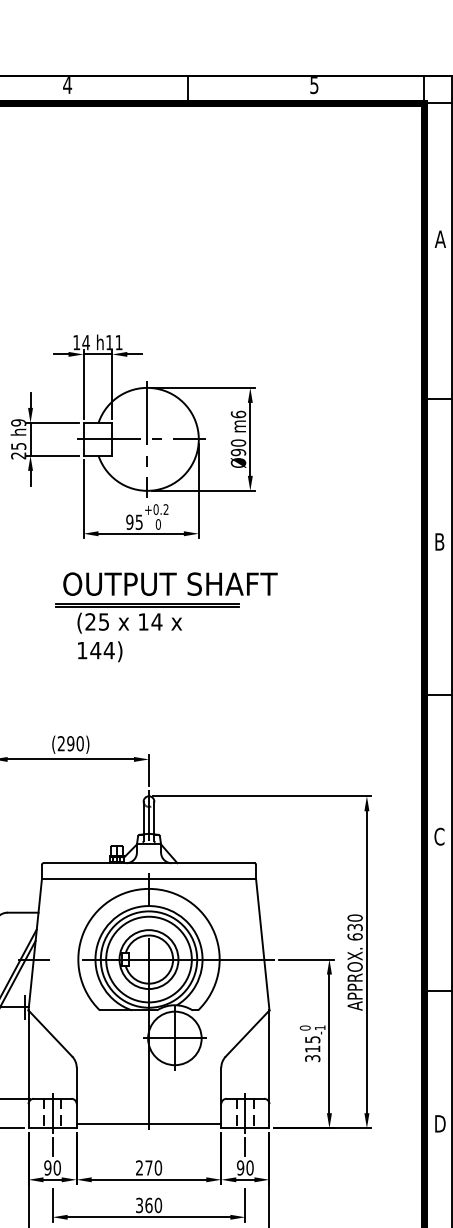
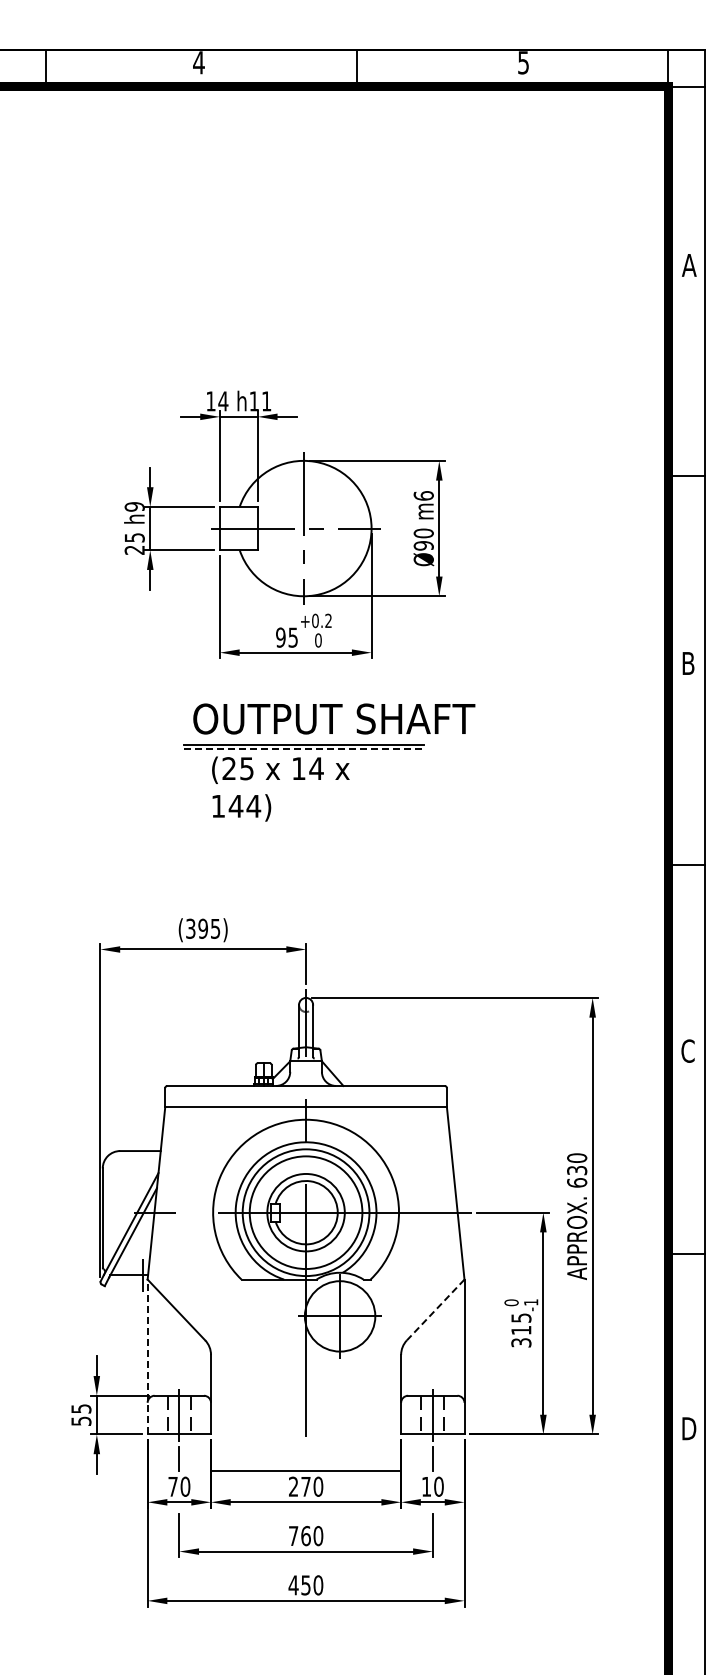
line: (147, 607) -> (304, 749), solid -> dashed
text: (71, 743) -> (203, 928), (290) -> (395)
line: (247, 1033) -> (435, 1309), solid -> dashed
line: (28, 1068) -> (147, 1356), solid -> dashed
line: (149, 1123) -> (306, 1470), moved
text: (47, 1167) -> (172, 1486), 90 -> 70
text: (240, 1167) -> (426, 1486), 90 -> 10
text: (139, 1205) -> (293, 1535), 360 -> 760

